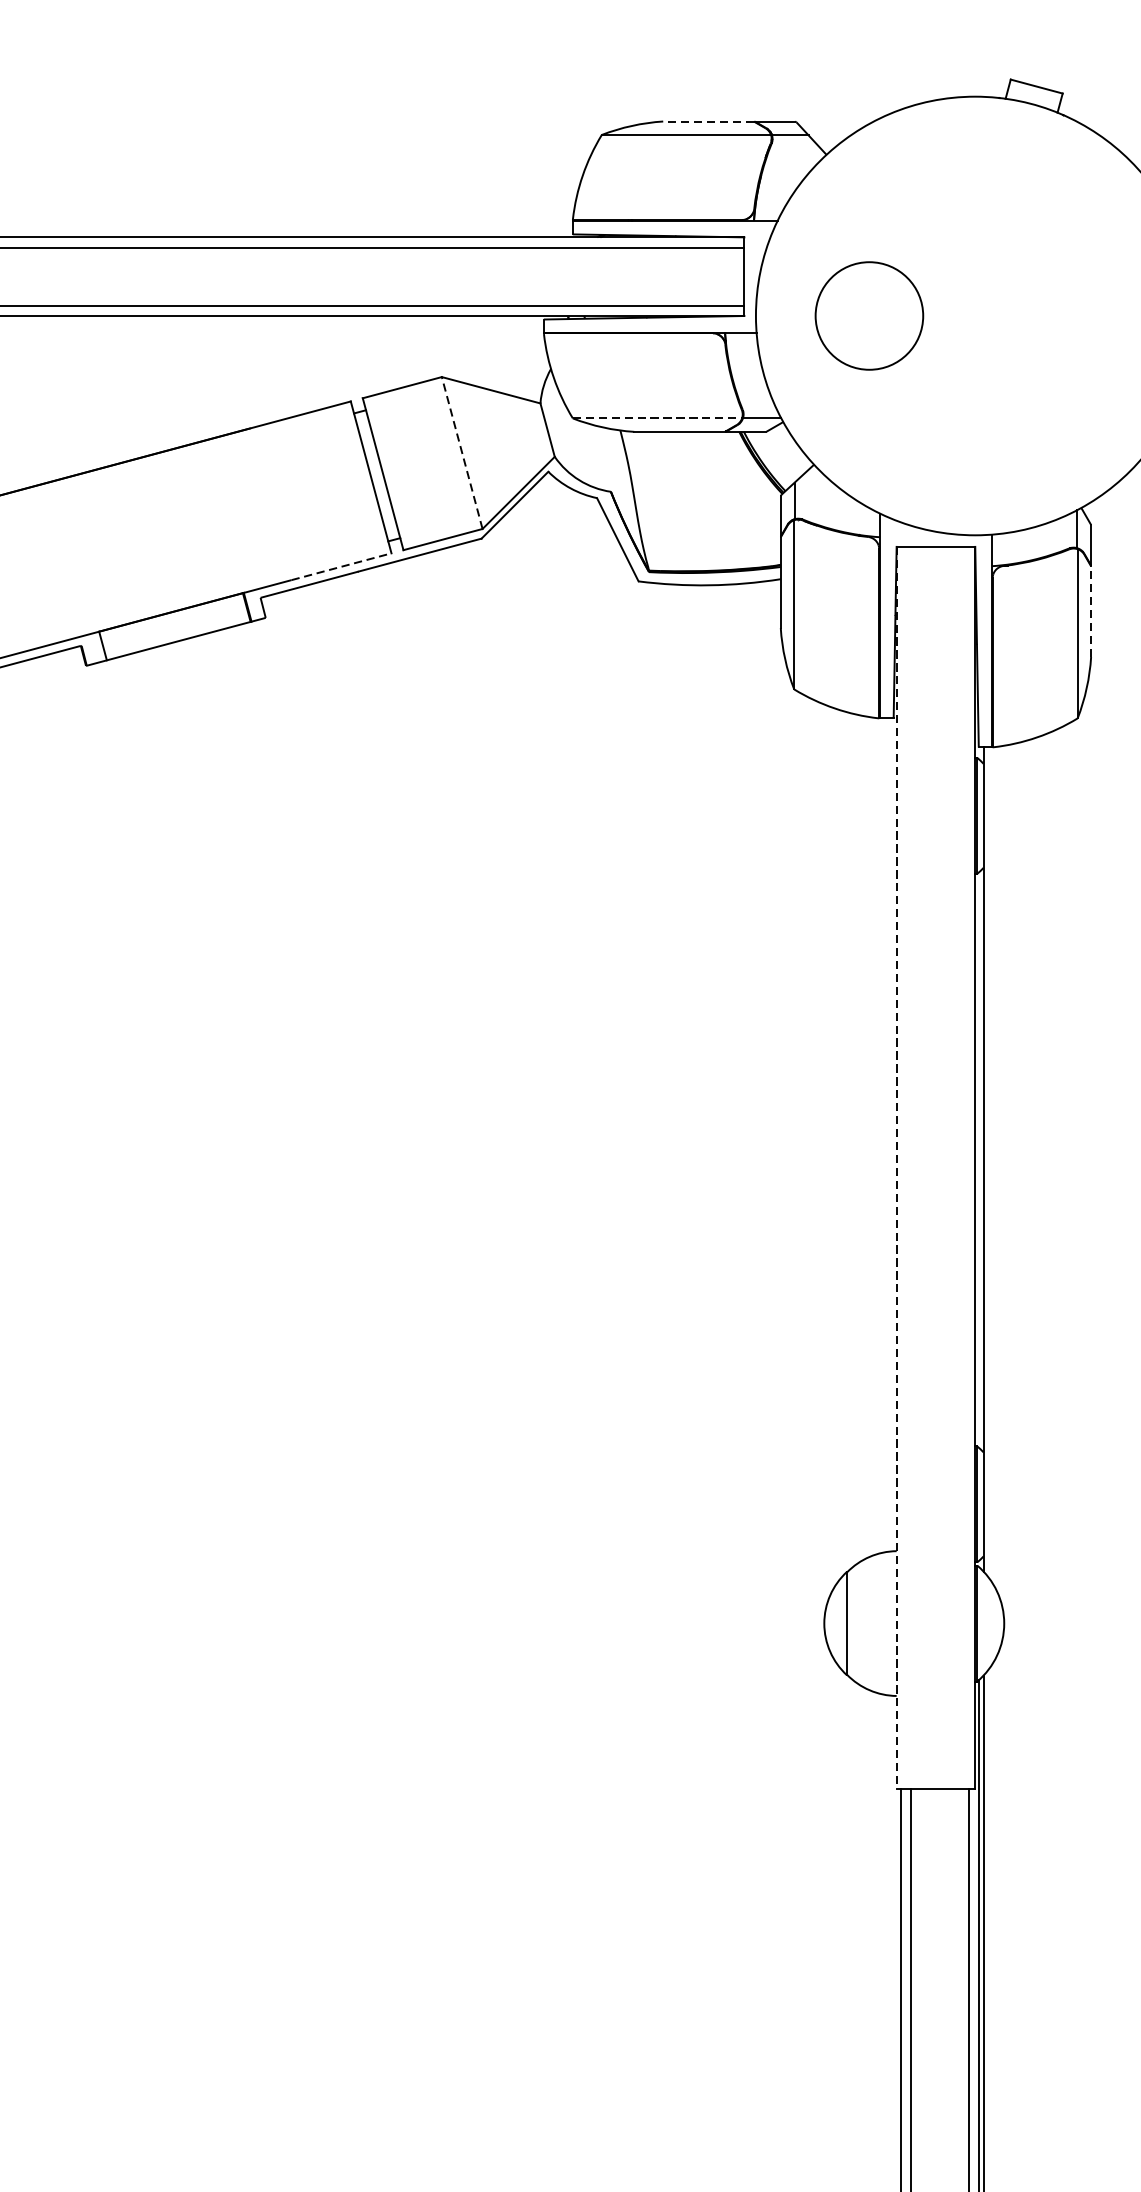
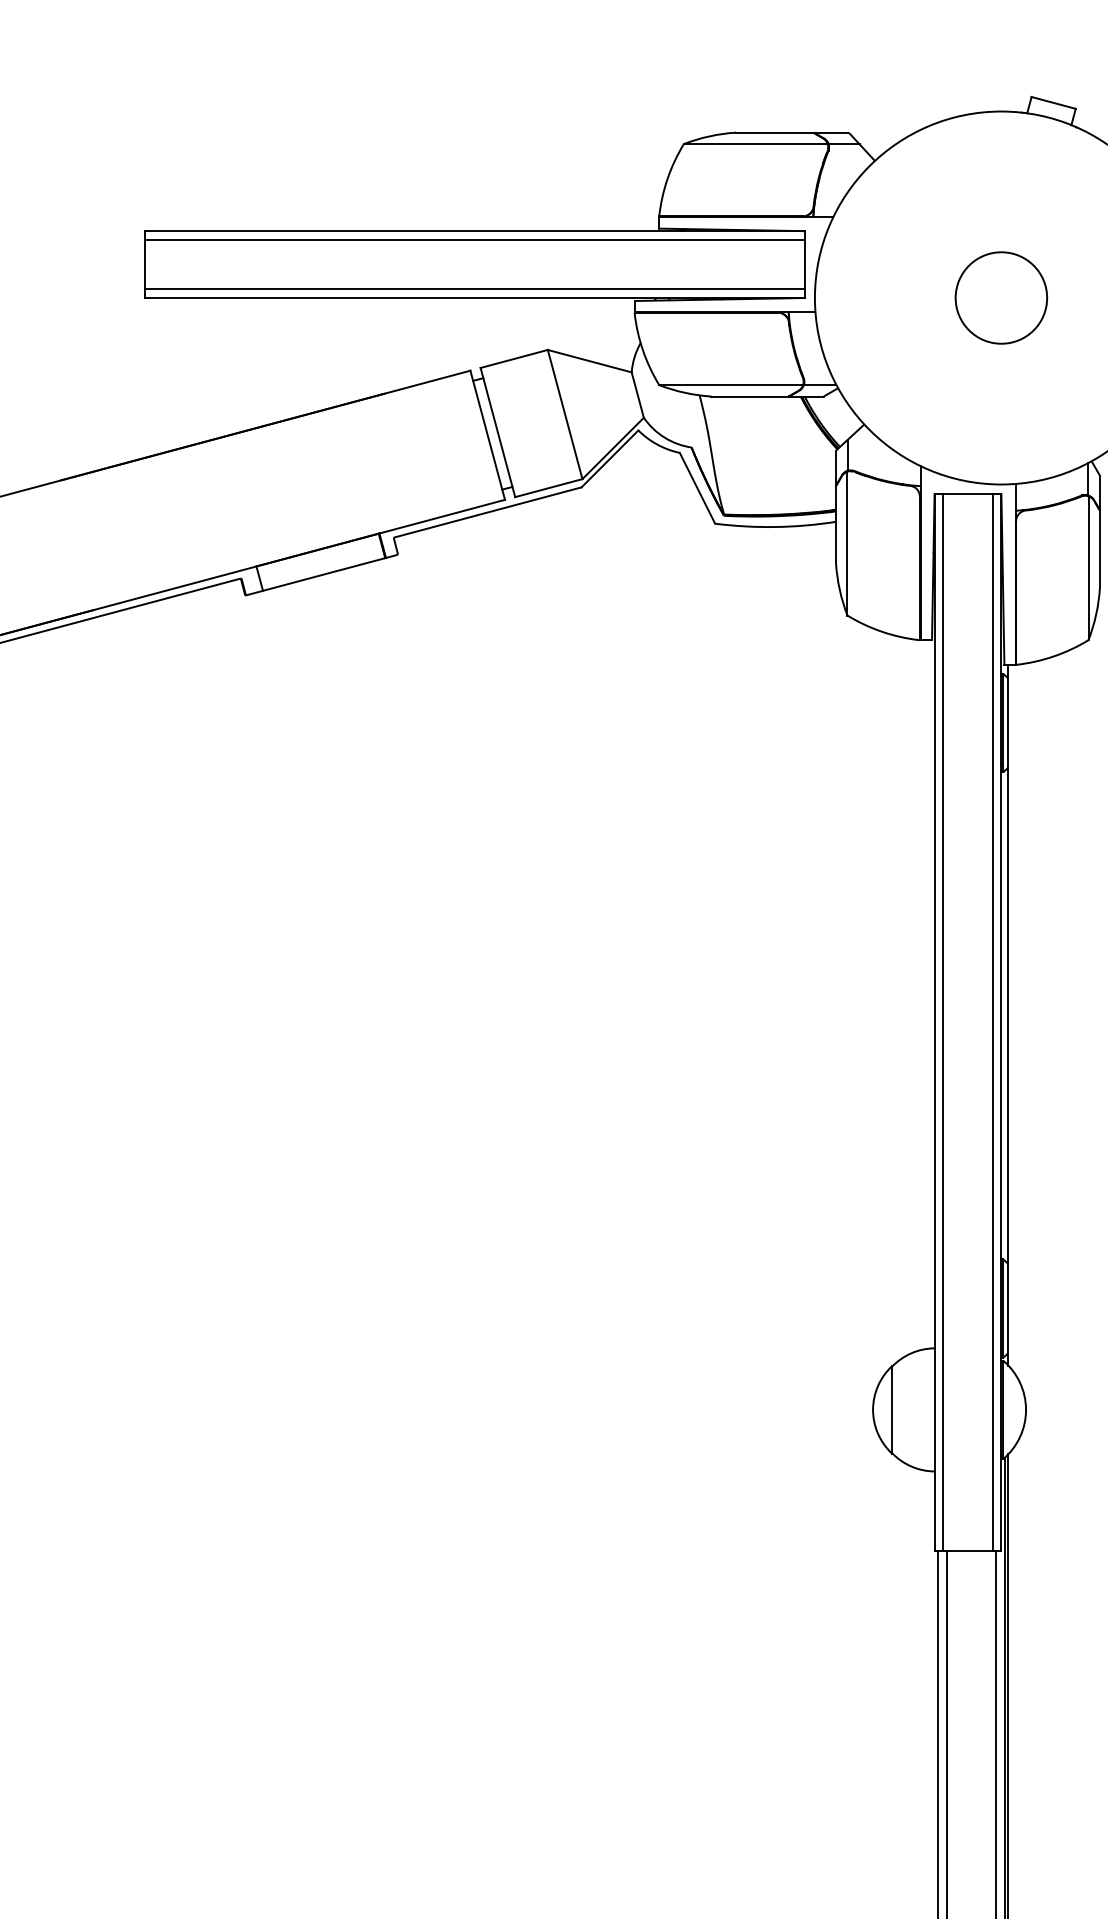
line: (708, 121) -> (774, 132), dashed -> solid
circle: (869, 315) -> (1001, 297), moved
line: (657, 418) -> (731, 385), dashed -> solid
line: (462, 452) -> (565, 414), dashed -> solid
line: (341, 567) -> (462, 511), dashed -> solid
line: (1090, 611) -> (1099, 549), dashed -> solid
line: (907, 1167) -> (943, 1022), added
line: (964, 1167) -> (992, 1022), added
line: (896, 1169) -> (934, 1023), dashed -> solid

